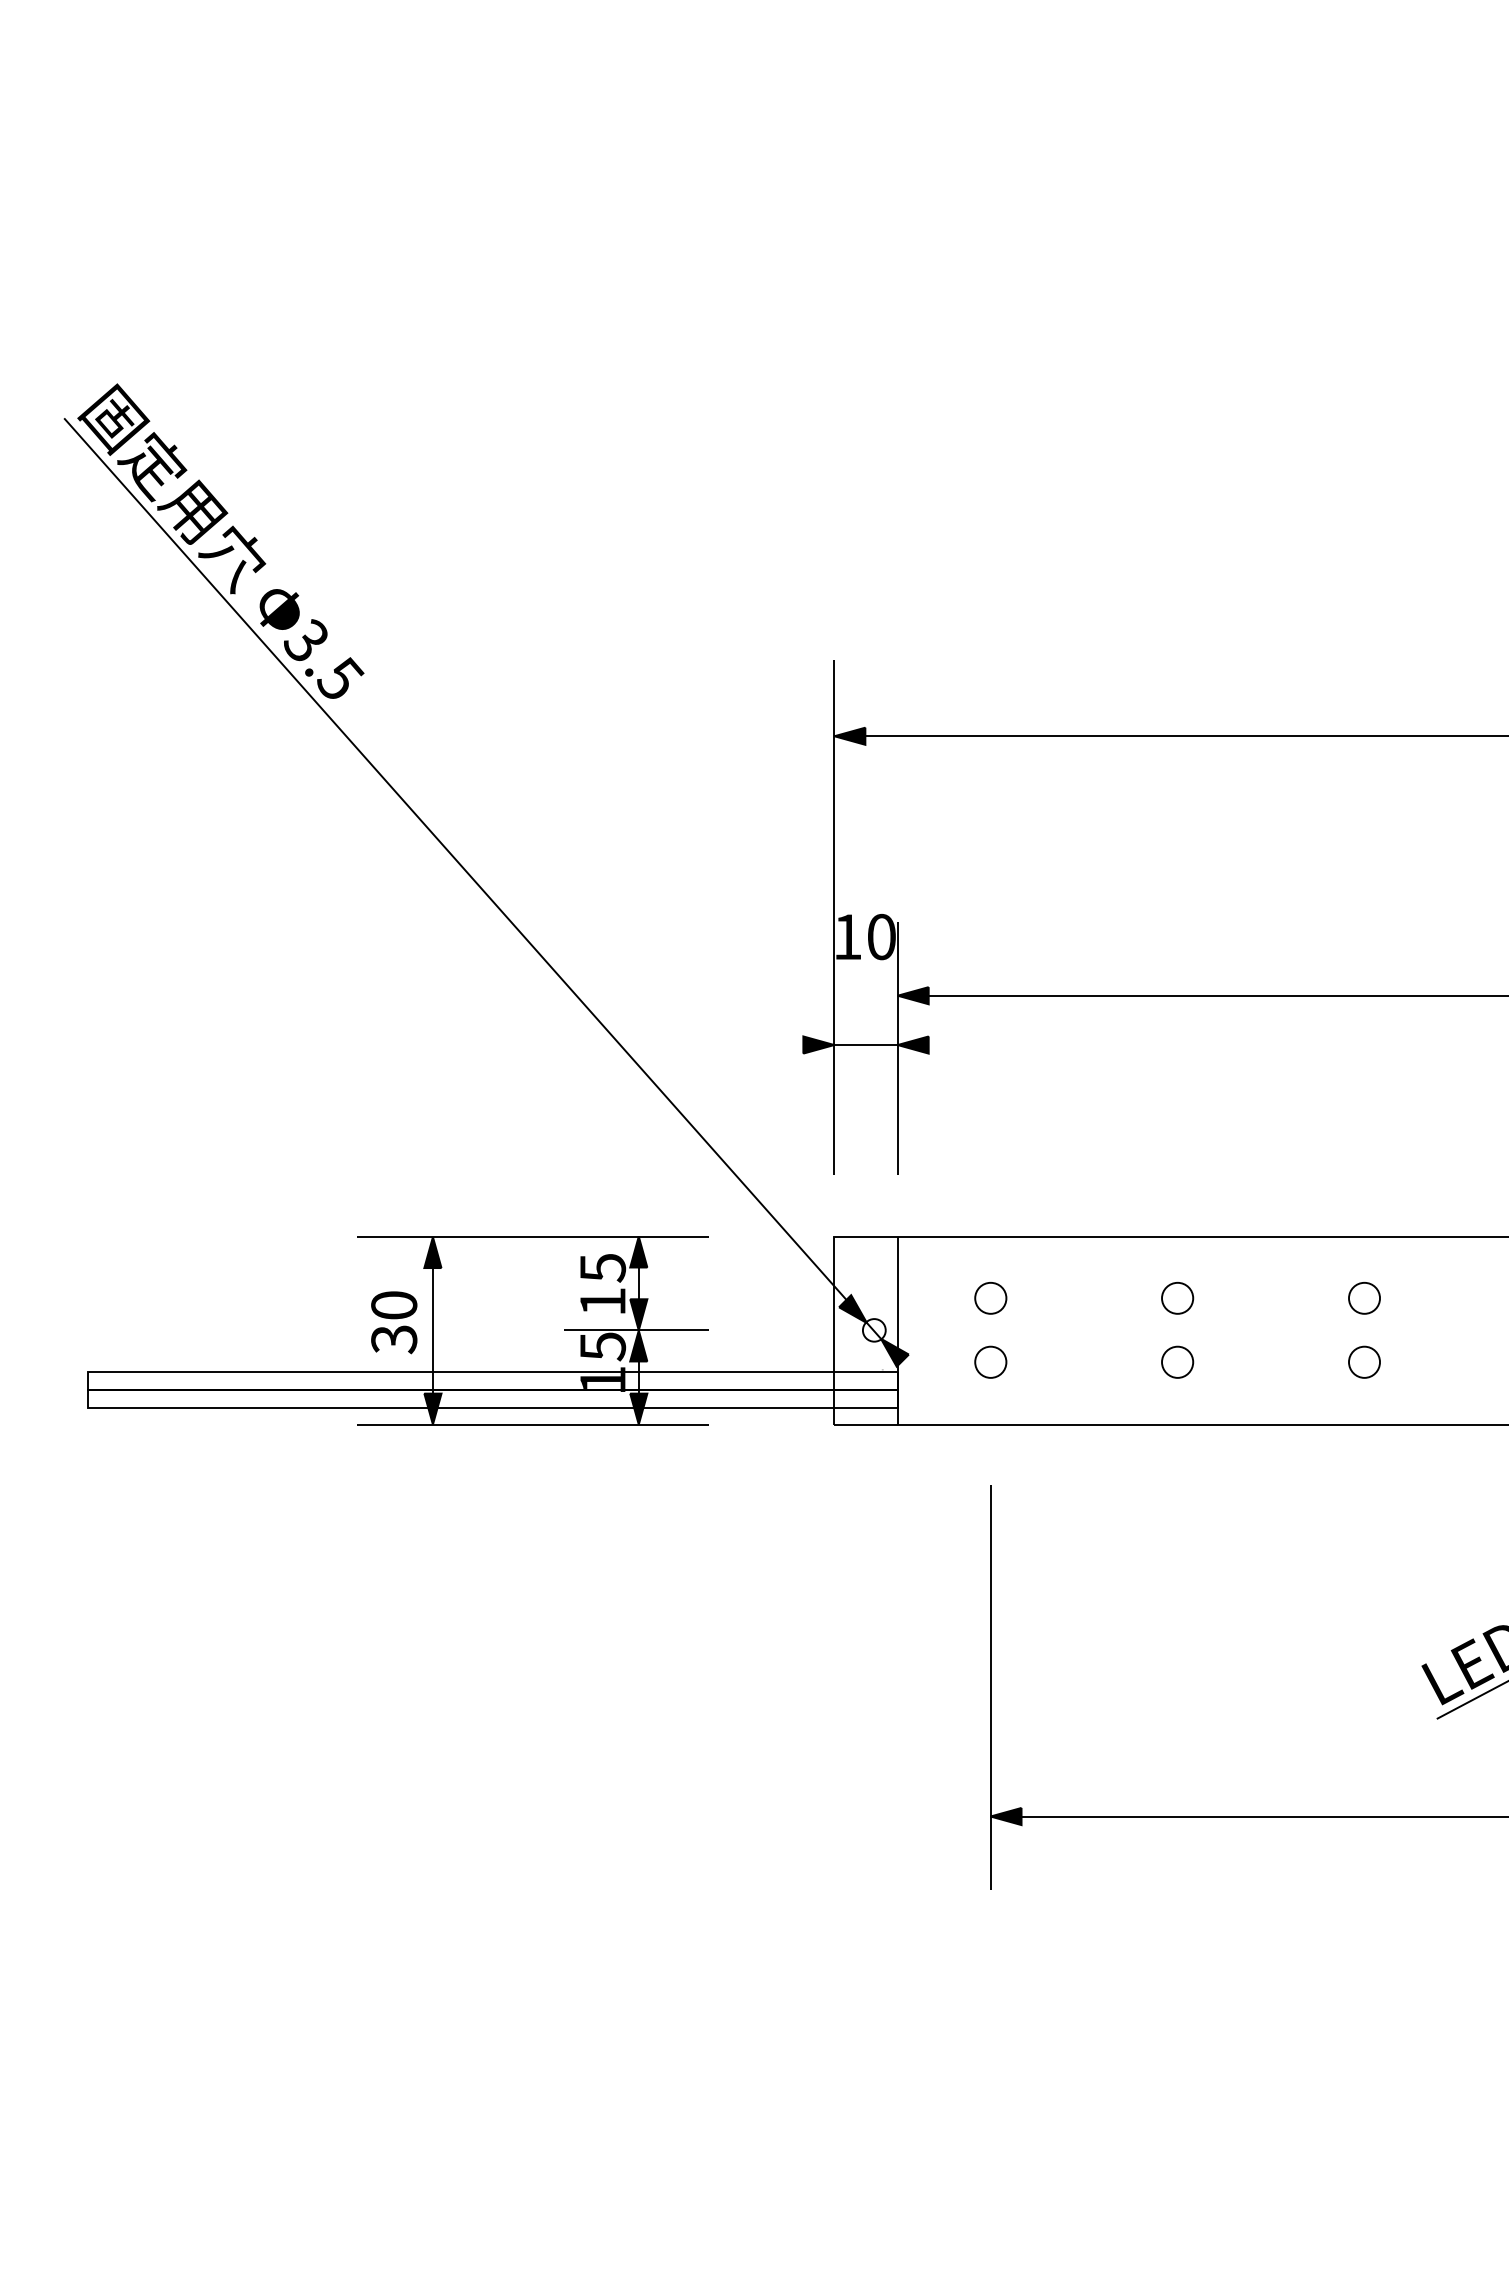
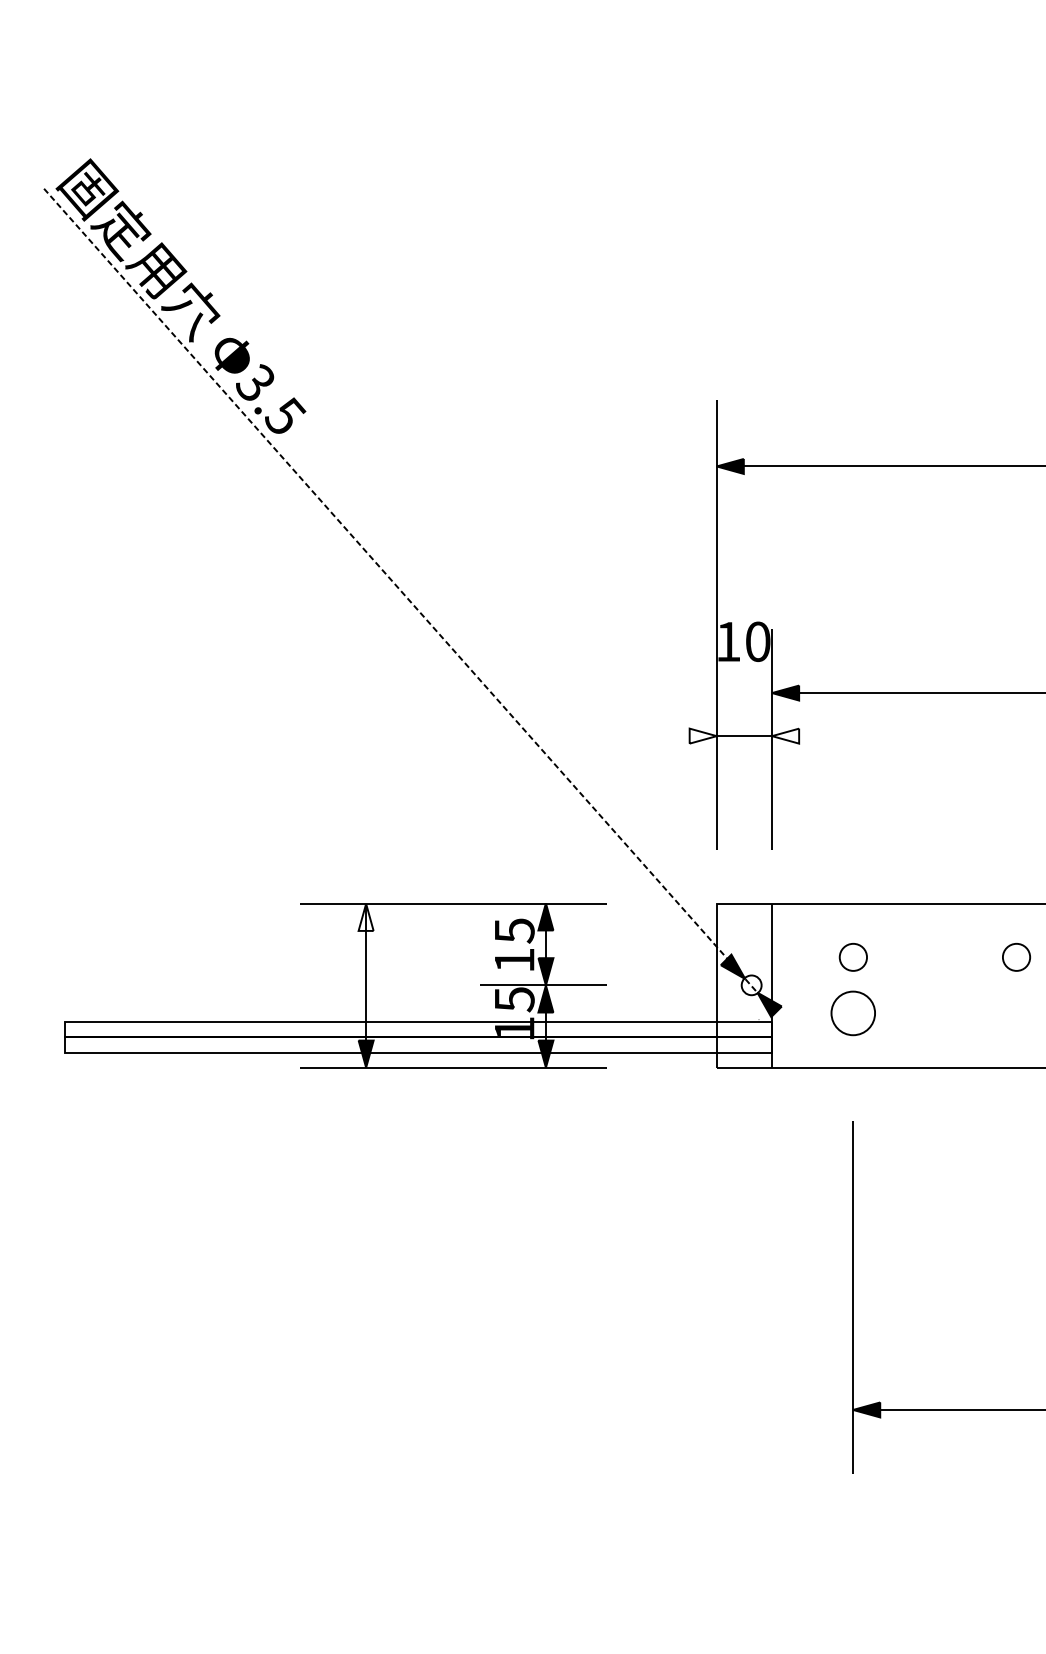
line: (472, 878) -> (400, 590), solid -> dashed
fill: (818, 1044) -> (702, 735), removed
fill: (912, 1044) -> (784, 735), removed
fill: (432, 1252) -> (365, 917), removed
part: (394, 1322) -> (332, 978), removed
part: (990, 1361) -> (853, 1012), size x1.6
part: (1177, 1361) -> (1016, 1012), removed

